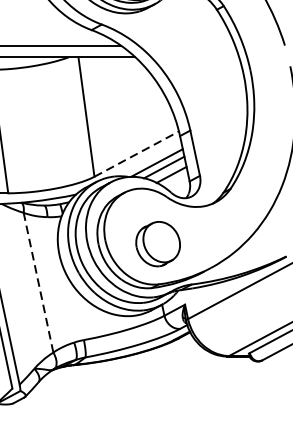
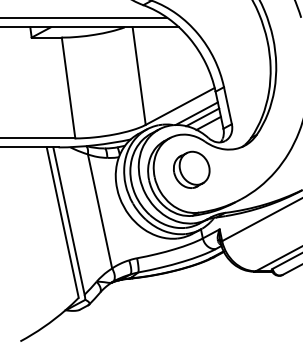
line: (137, 154) -> (180, 106), dashed -> solid
part: (157, 243) -> (191, 169), moved
line: (37, 281) -> (99, 210), dashed -> solid

